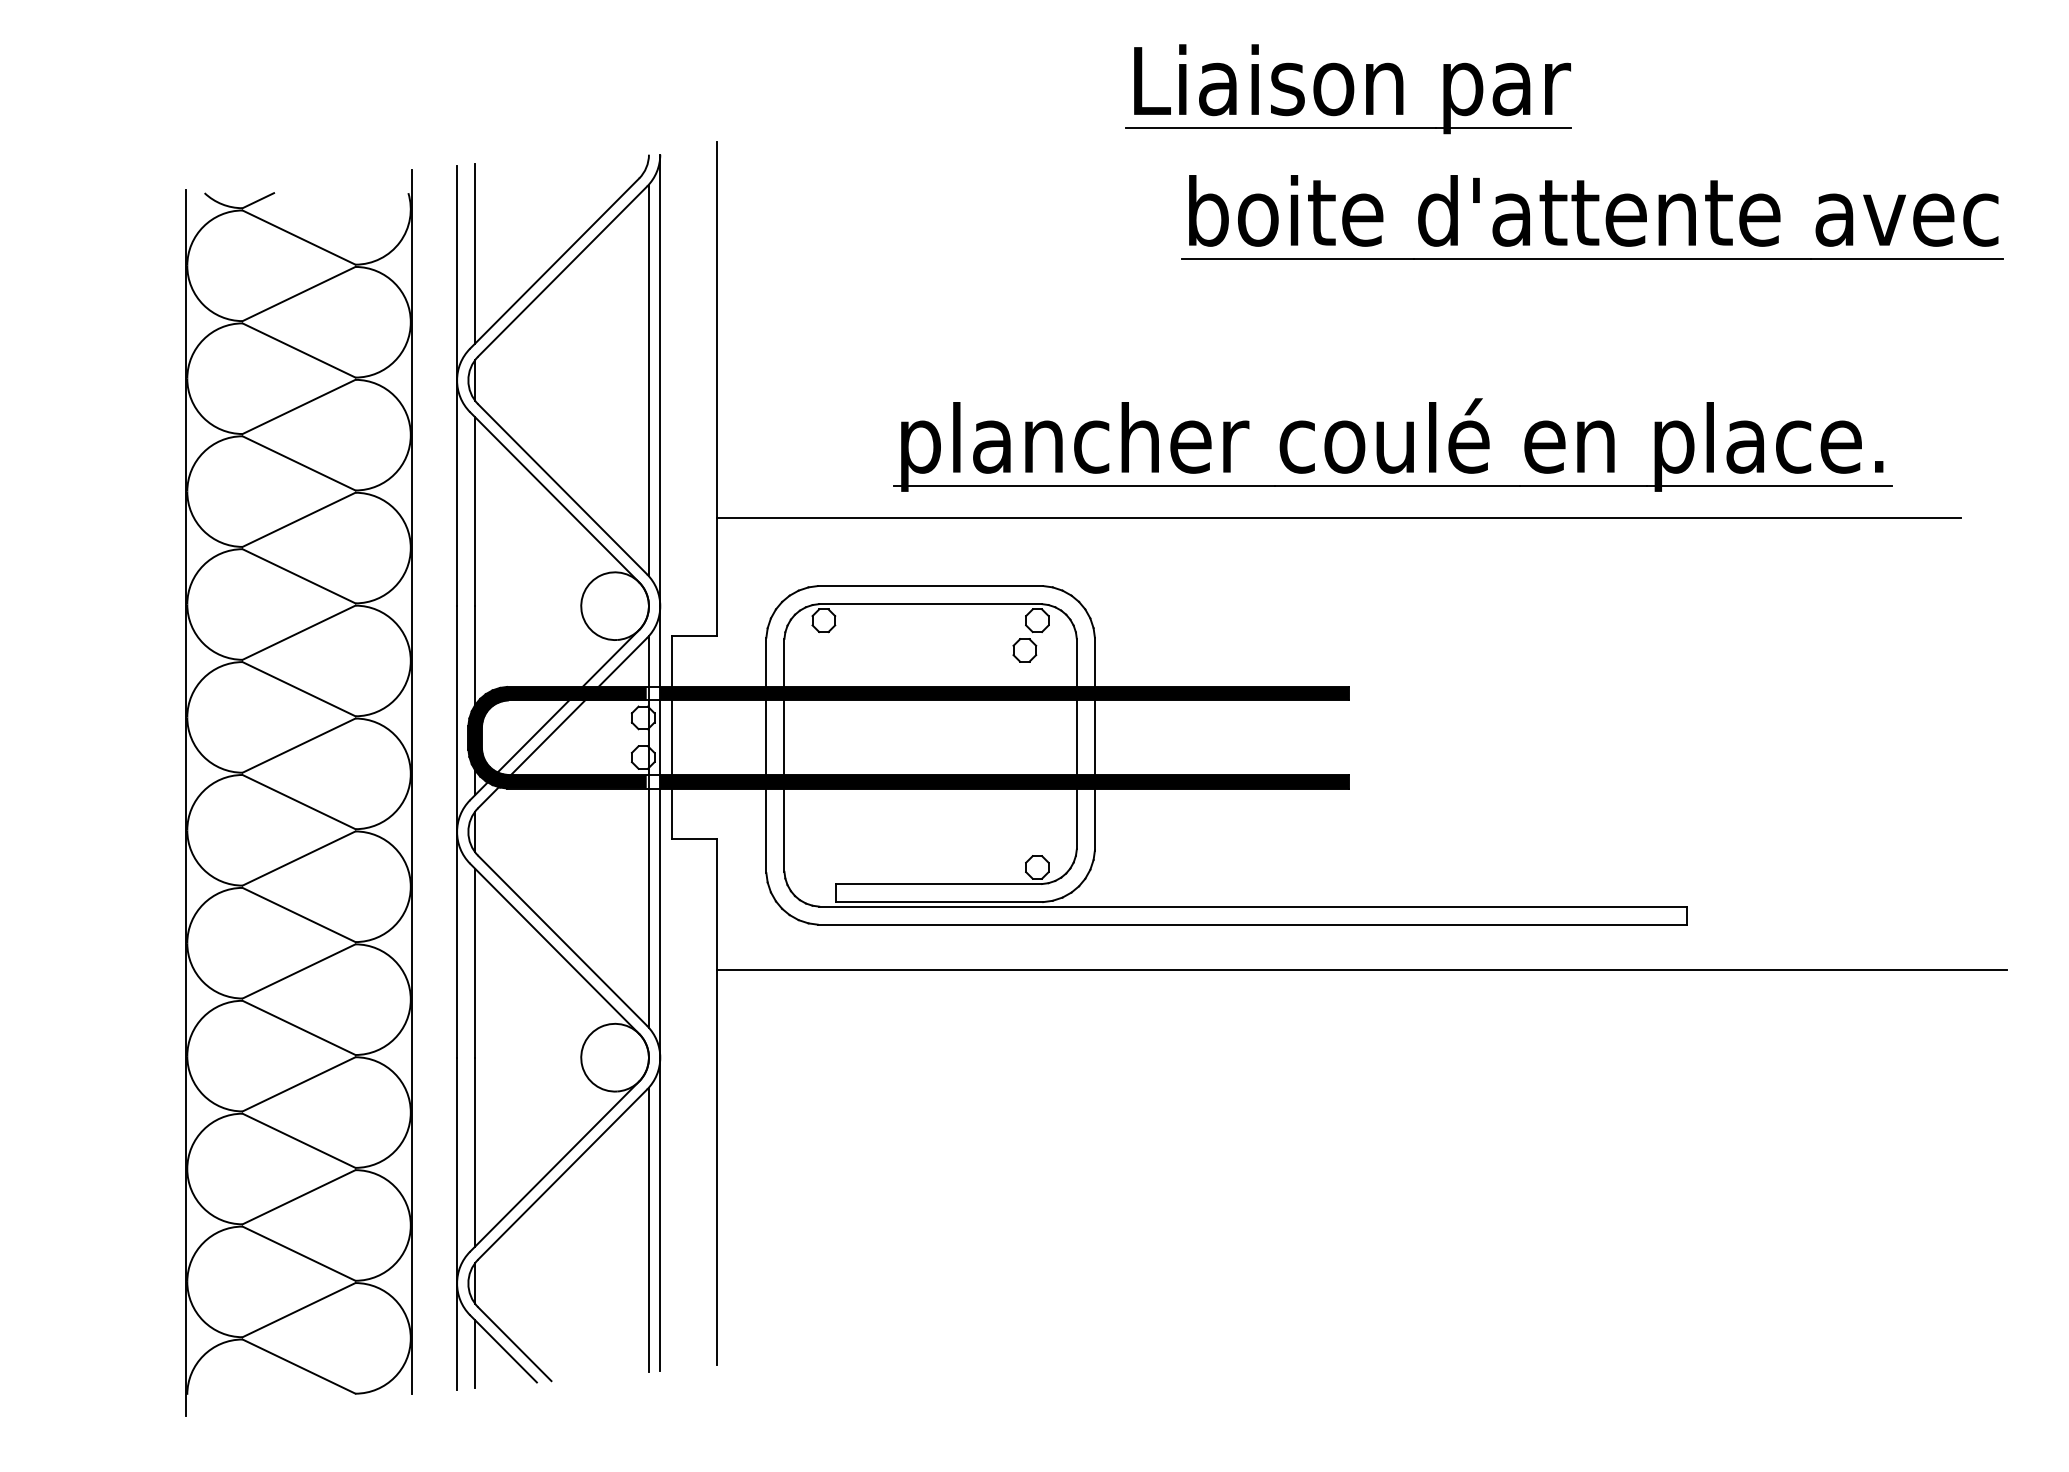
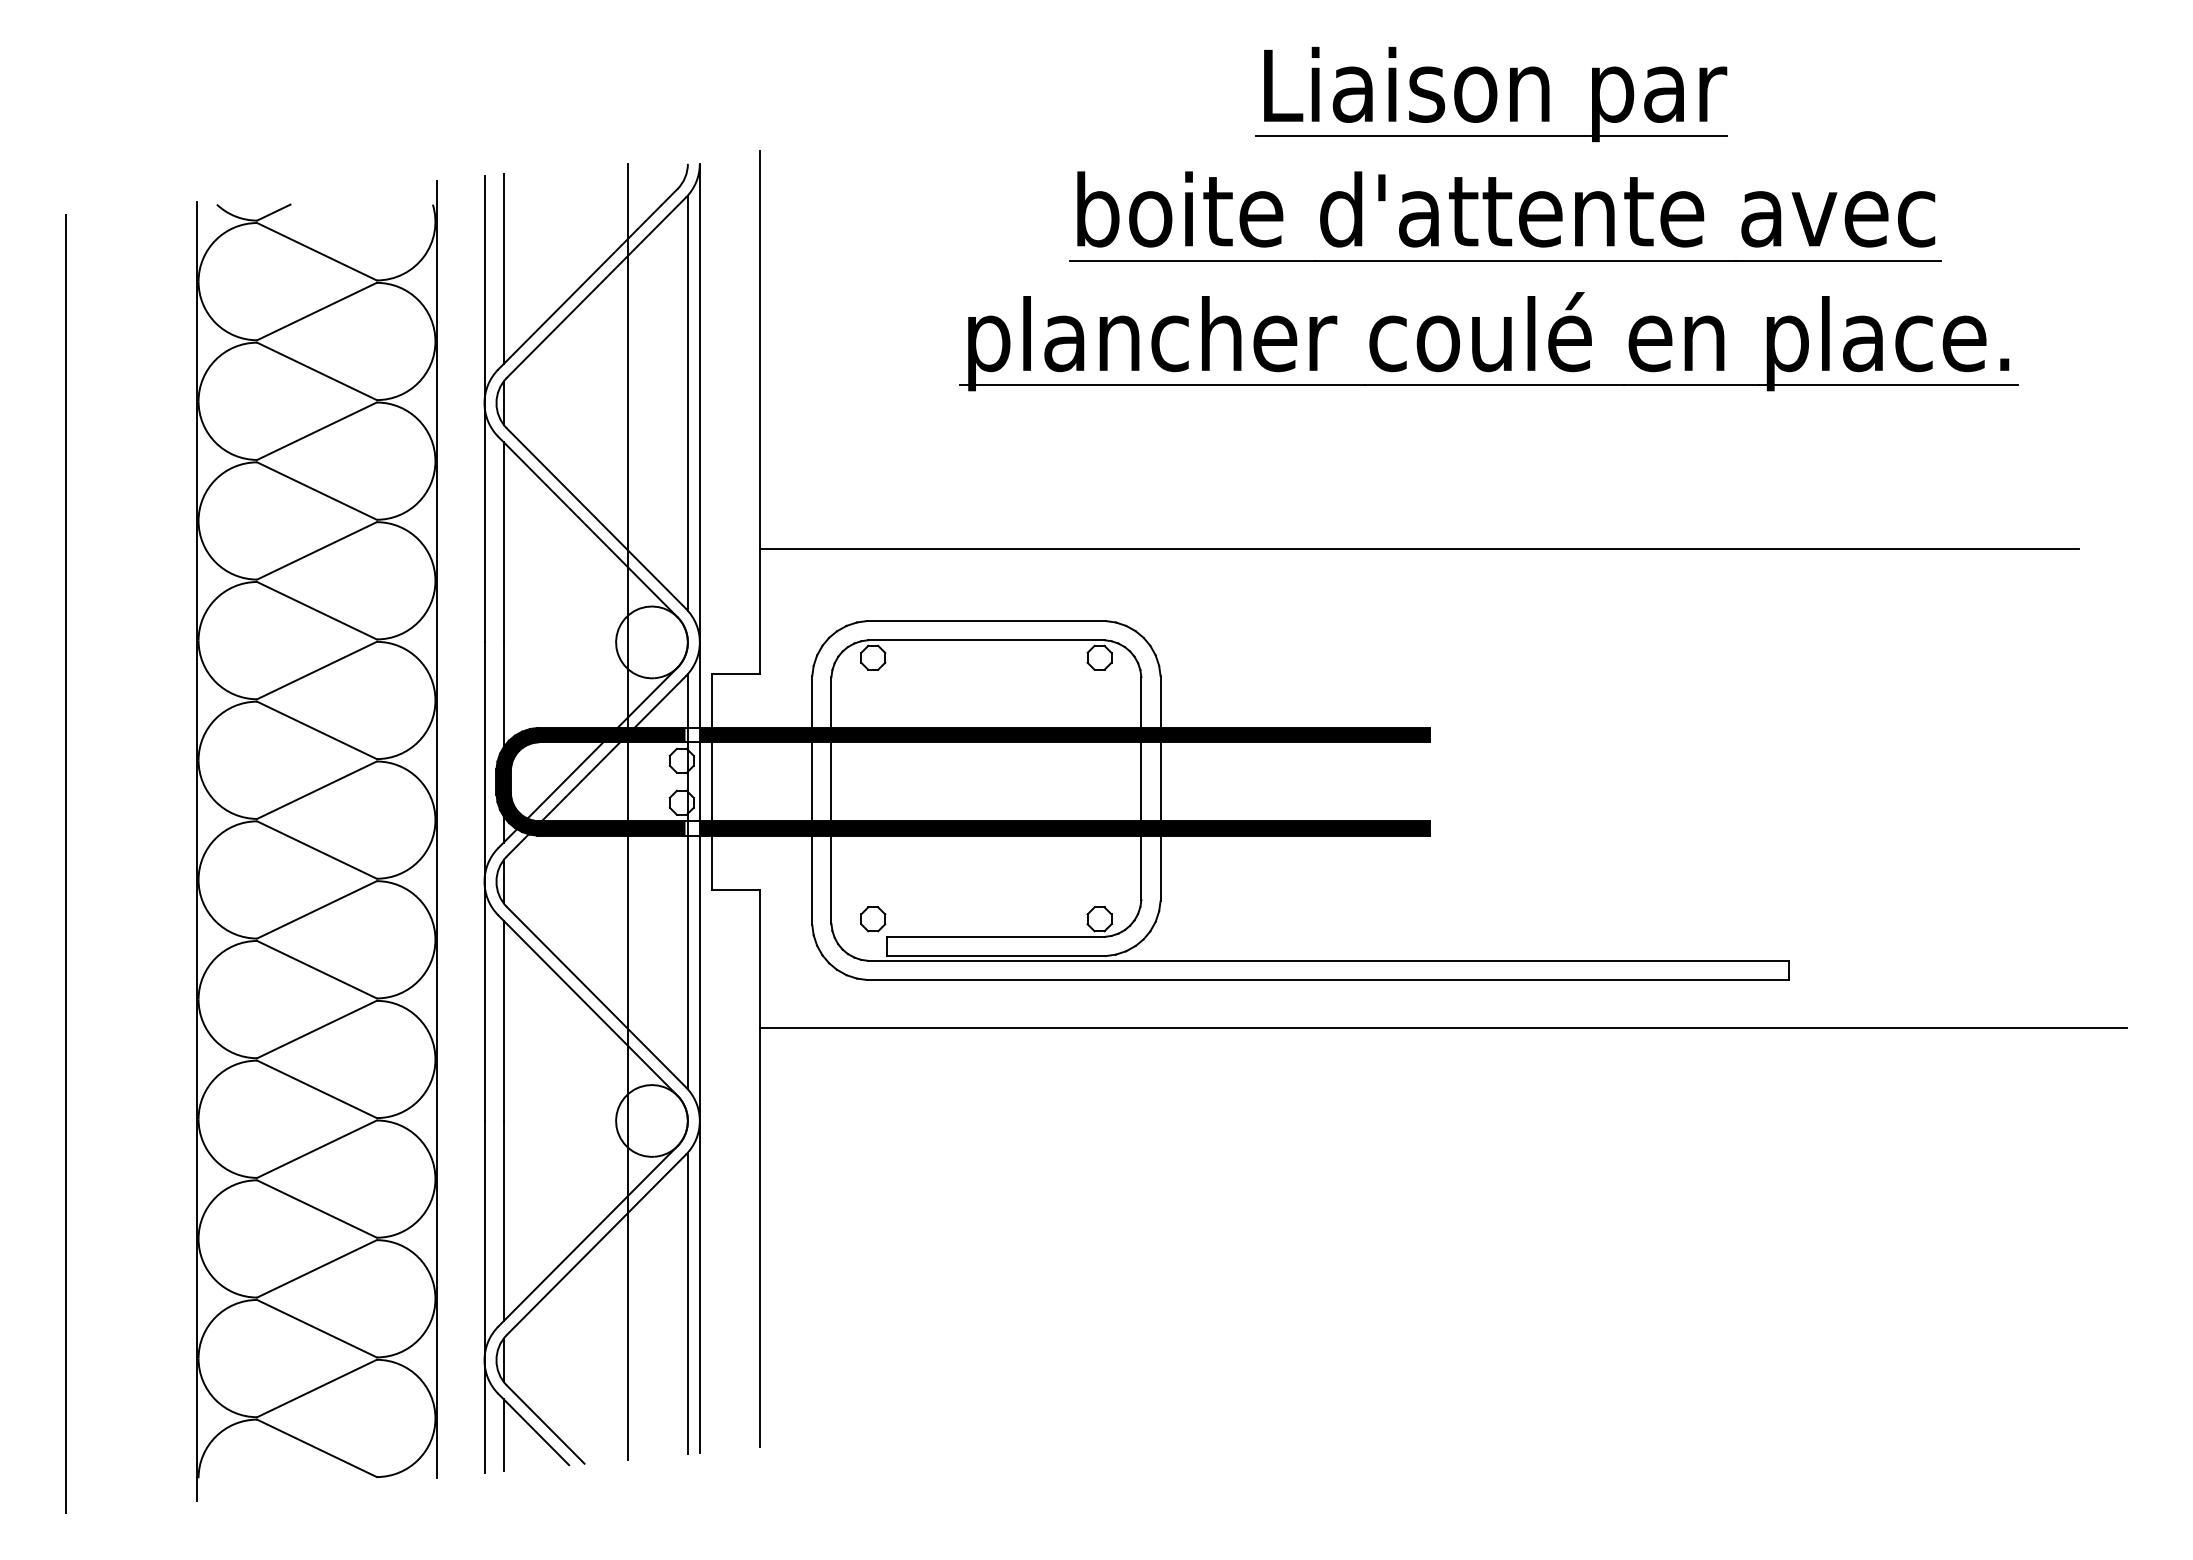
part: (1348, 89) -> (1491, 94), moved
part: (1584, 217) -> (1496, 216), moved
part: (1383, 444) -> (1479, 341), moved
part: (1025, 650) -> (873, 919), moved
line: (592, 765) -> (628, 811), added
line: (61, 815) -> (65, 864), added

